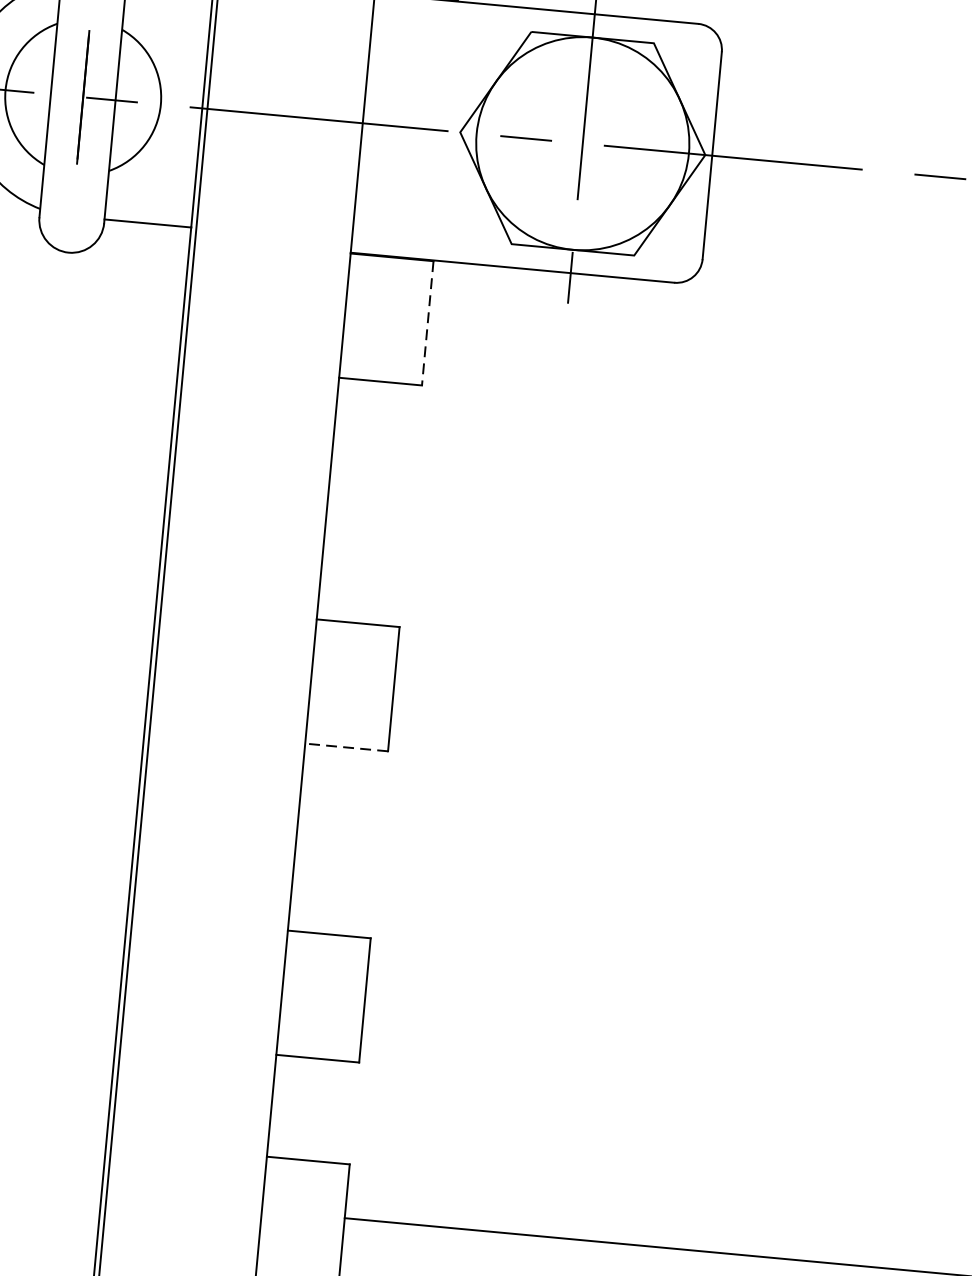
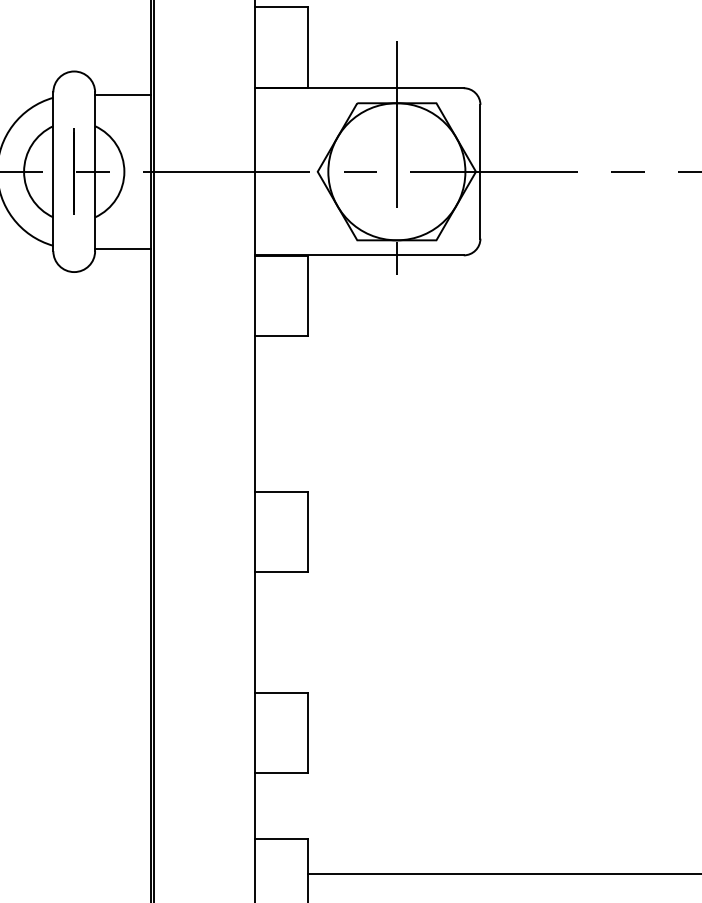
line: (428, 324) -> (308, 296), dashed -> solid
line: (346, 747) -> (281, 572), dashed -> solid

